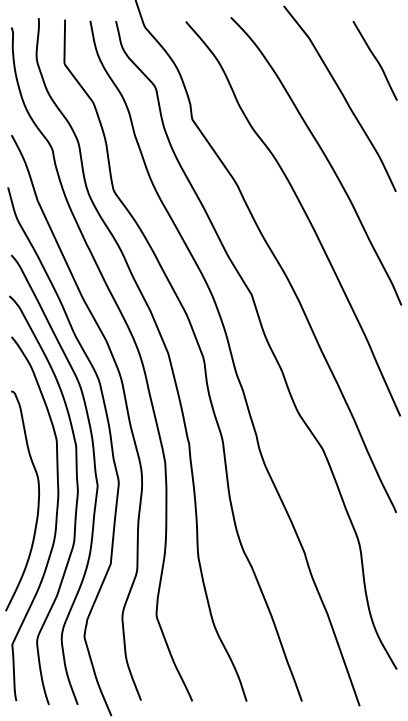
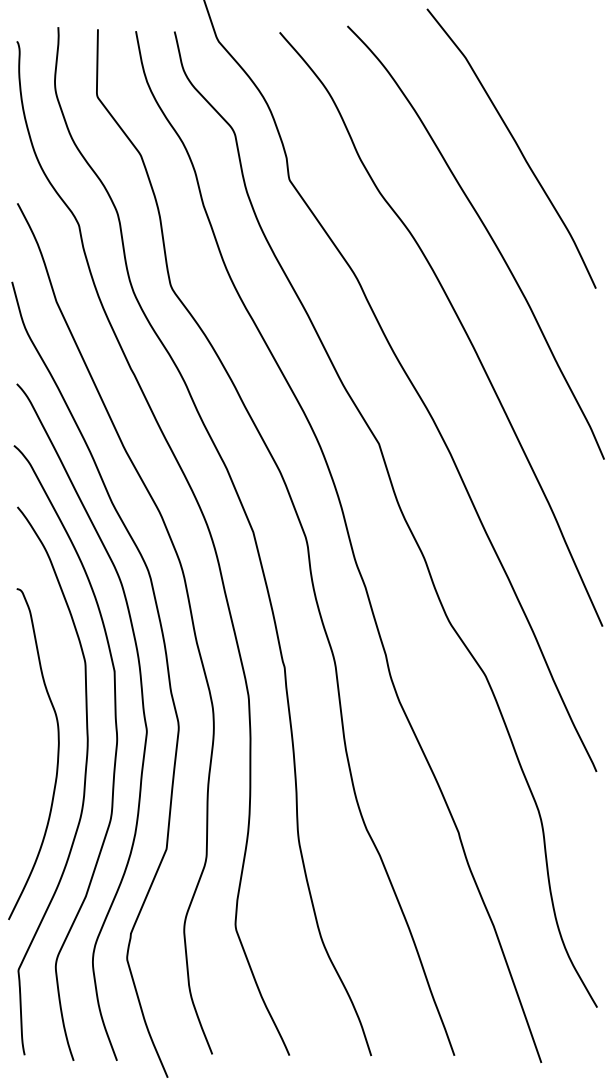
curve: (375, 60) -> (565, 90), removed

